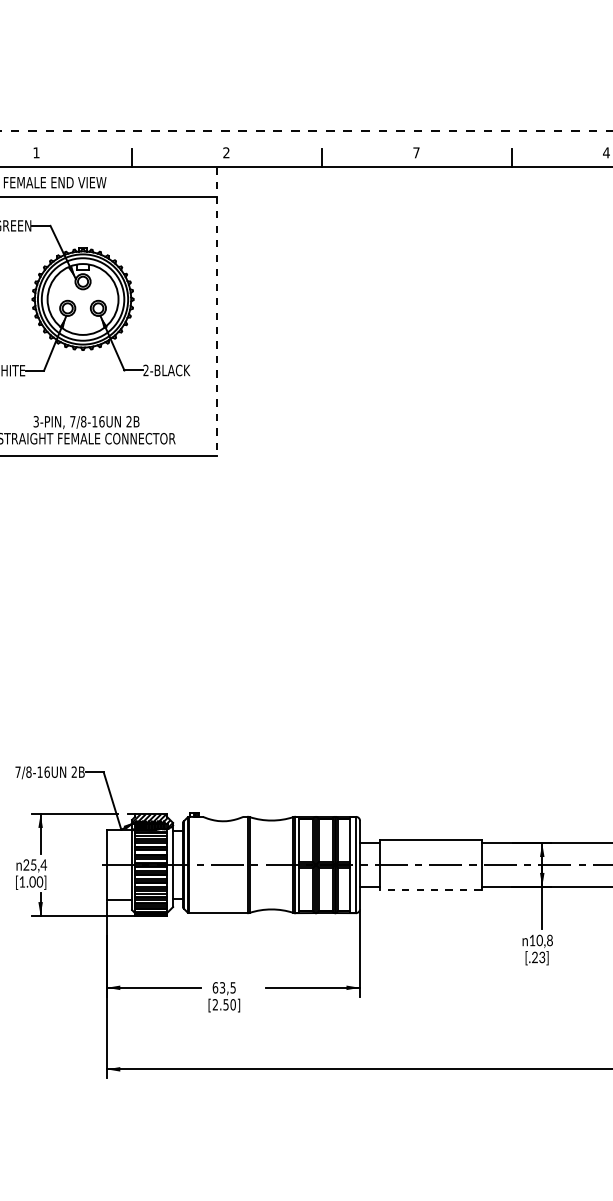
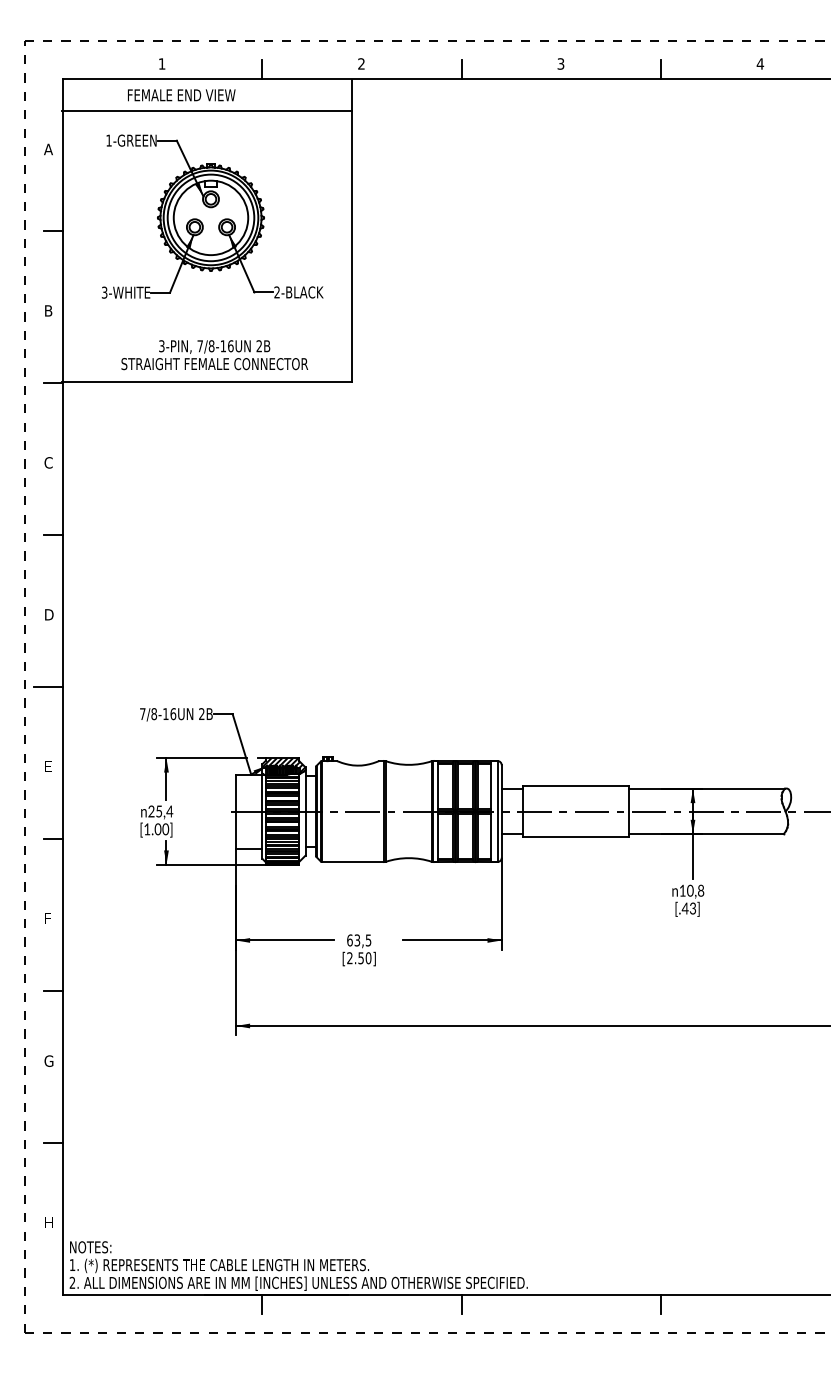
text: (416, 152) -> (560, 63), 7 -> 3
line: (216, 312) -> (351, 231), dashed -> solid
line: (430, 889) -> (575, 837), dashed -> solid
text: (534, 957) -> (684, 908), [.23] -> [.43]

